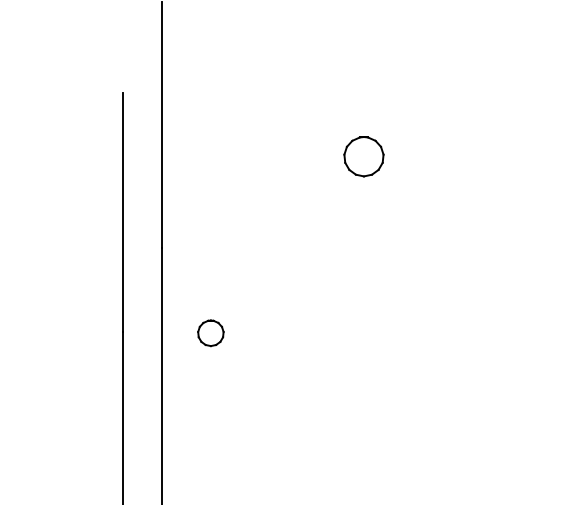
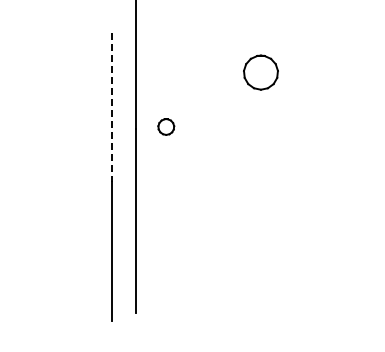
part: (364, 156) -> (261, 72), size x1.4
line: (122, 213) -> (111, 107), solid -> dashed
part: (211, 332) -> (166, 126), moved

